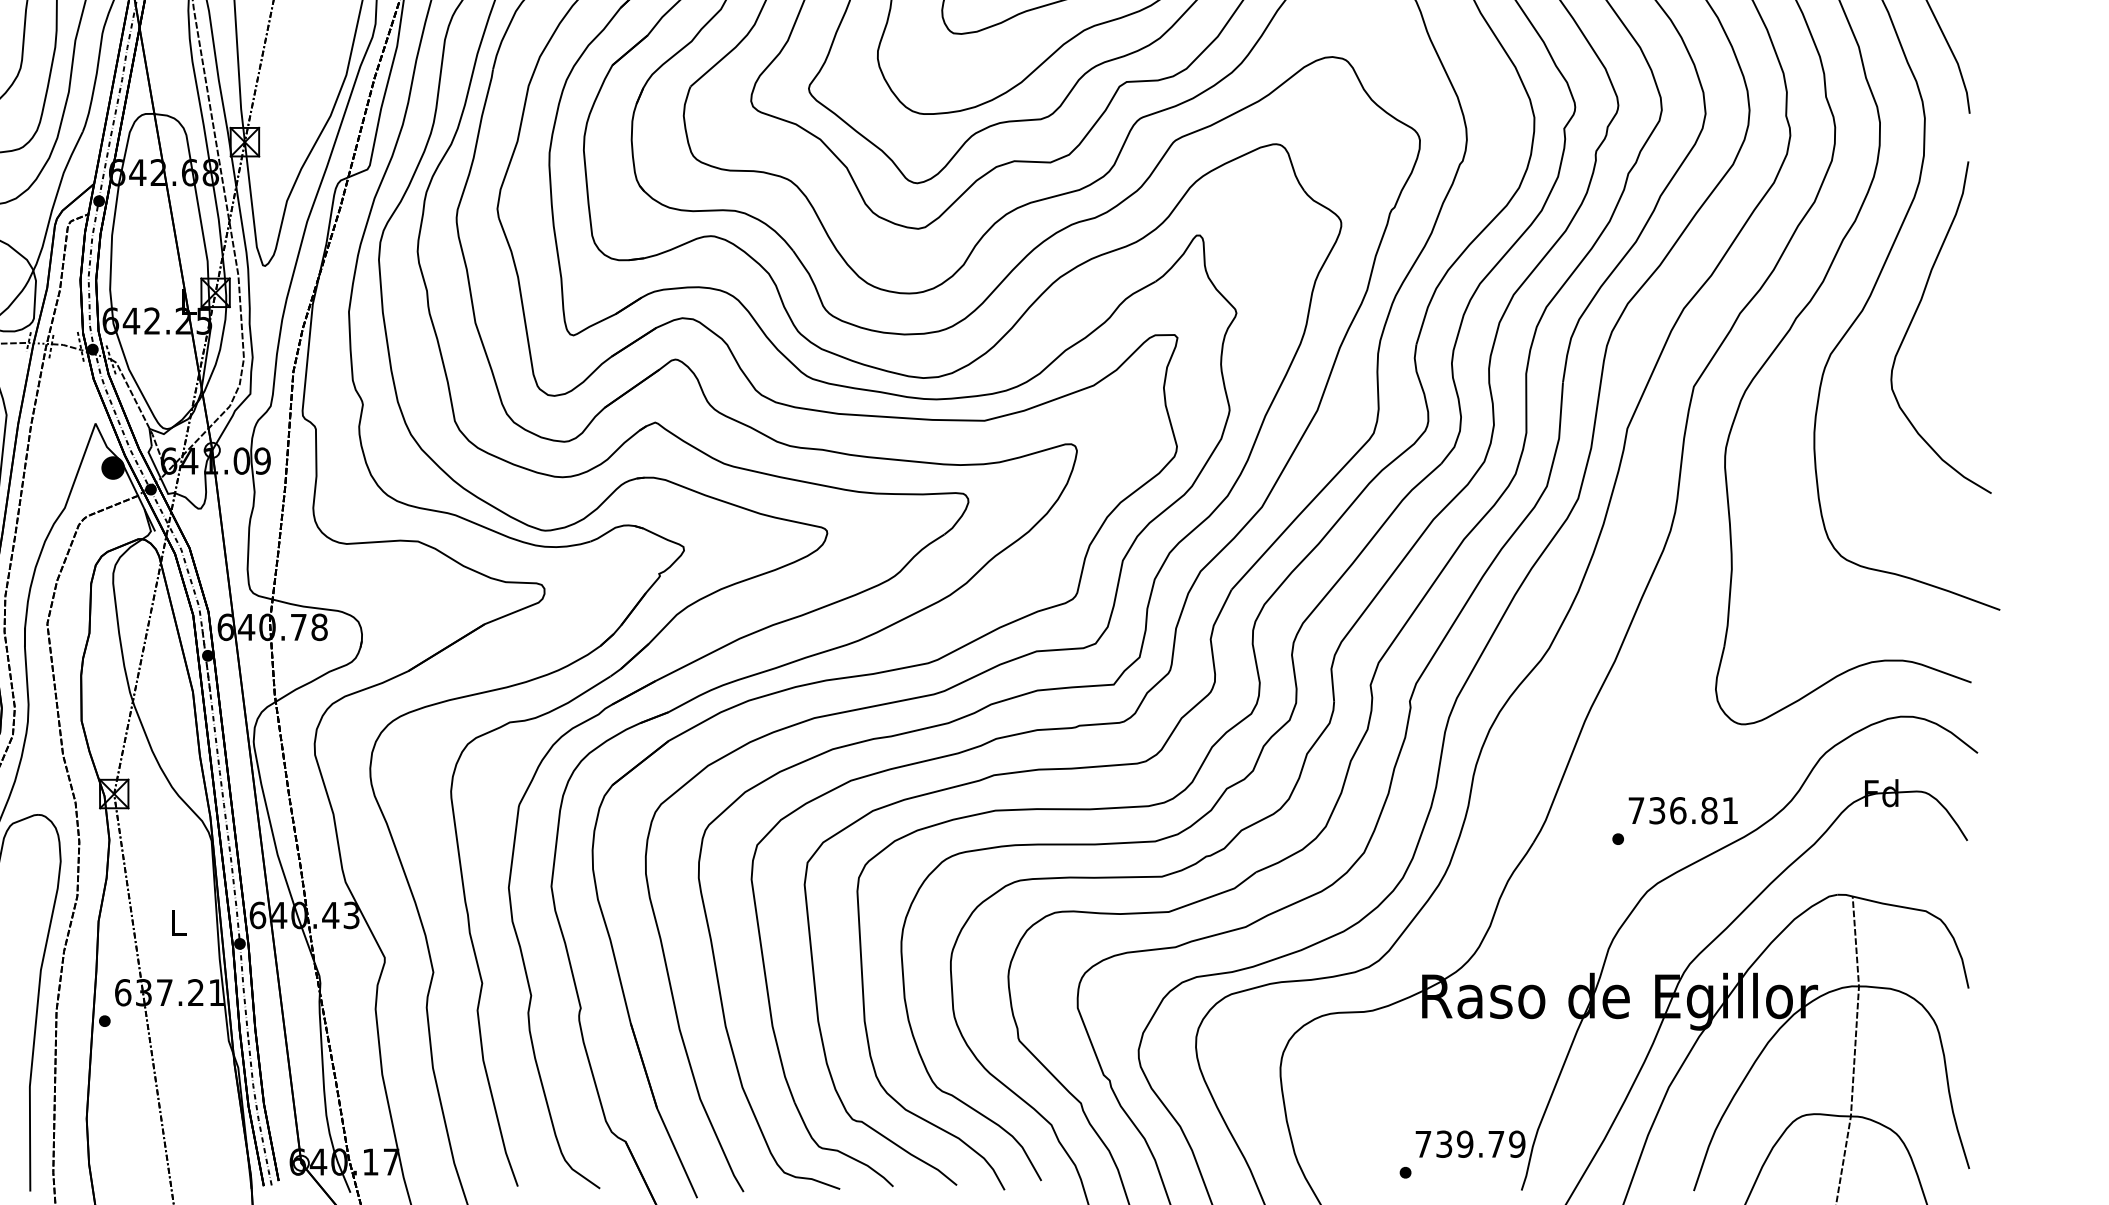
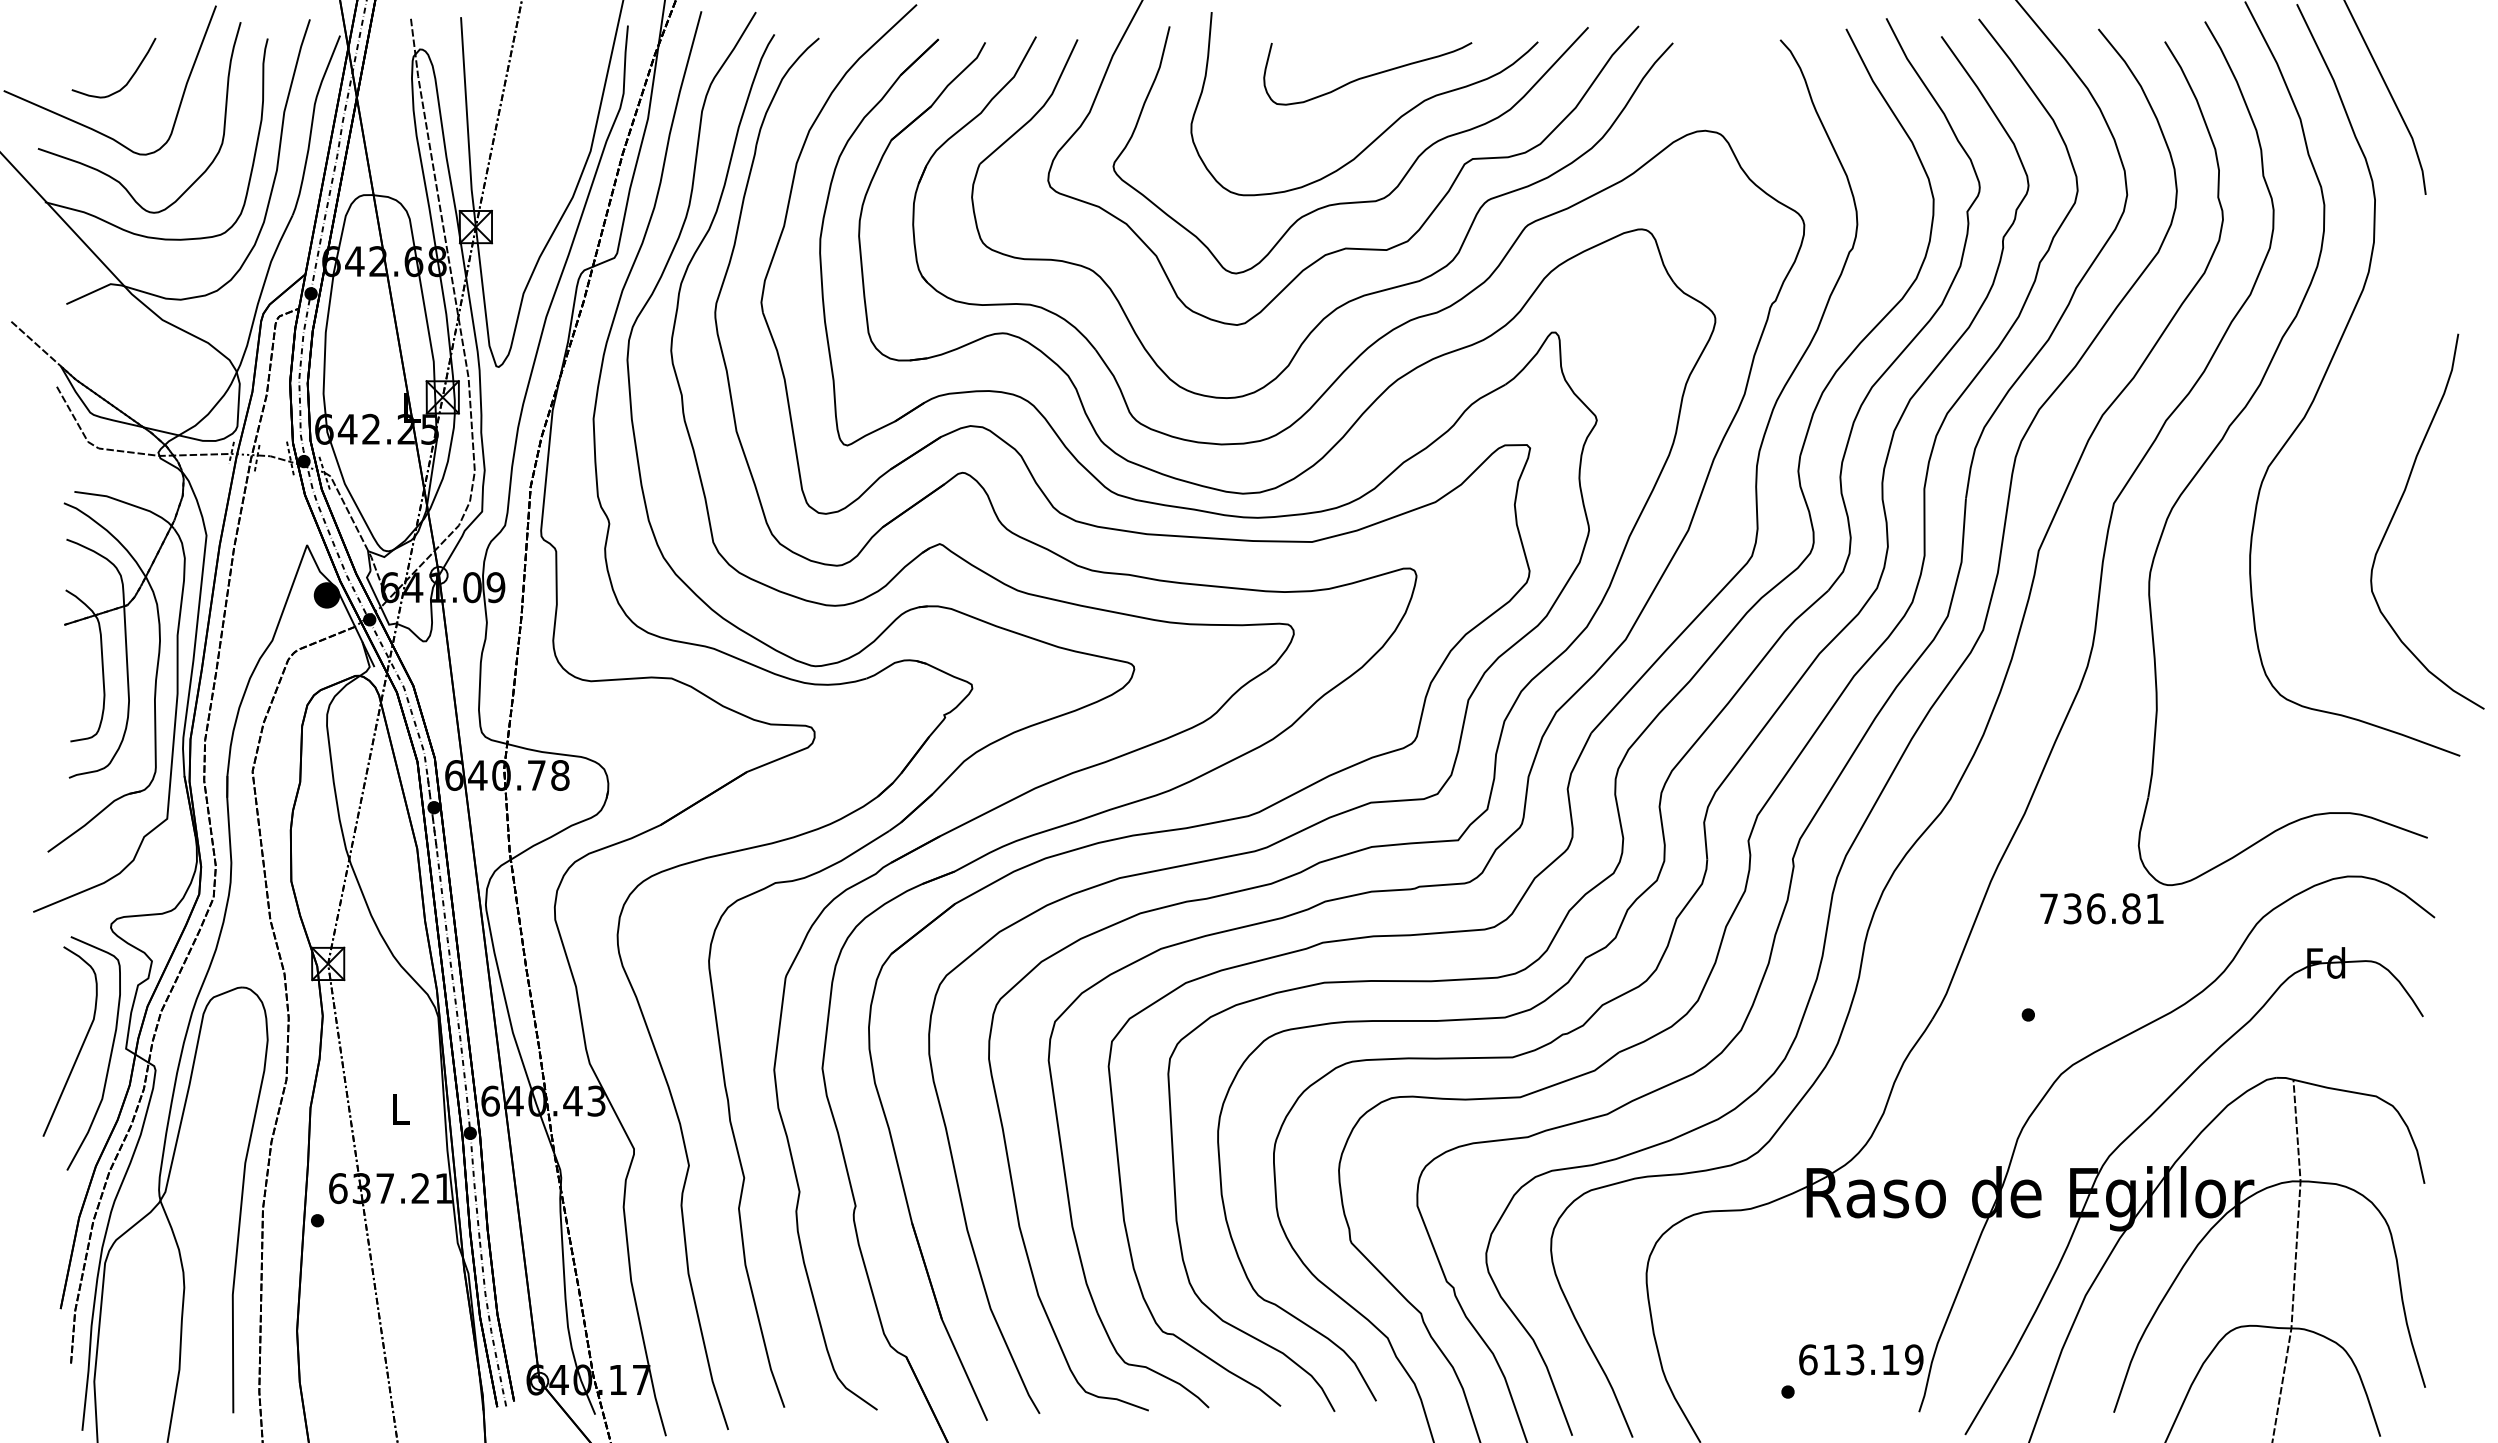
curve: (1915, 315) -> (2398, 507), moved
text: (1682, 810) -> (2101, 908), moved
text: (1459, 1143) -> (1849, 1359), 739.79 -> 613.19

